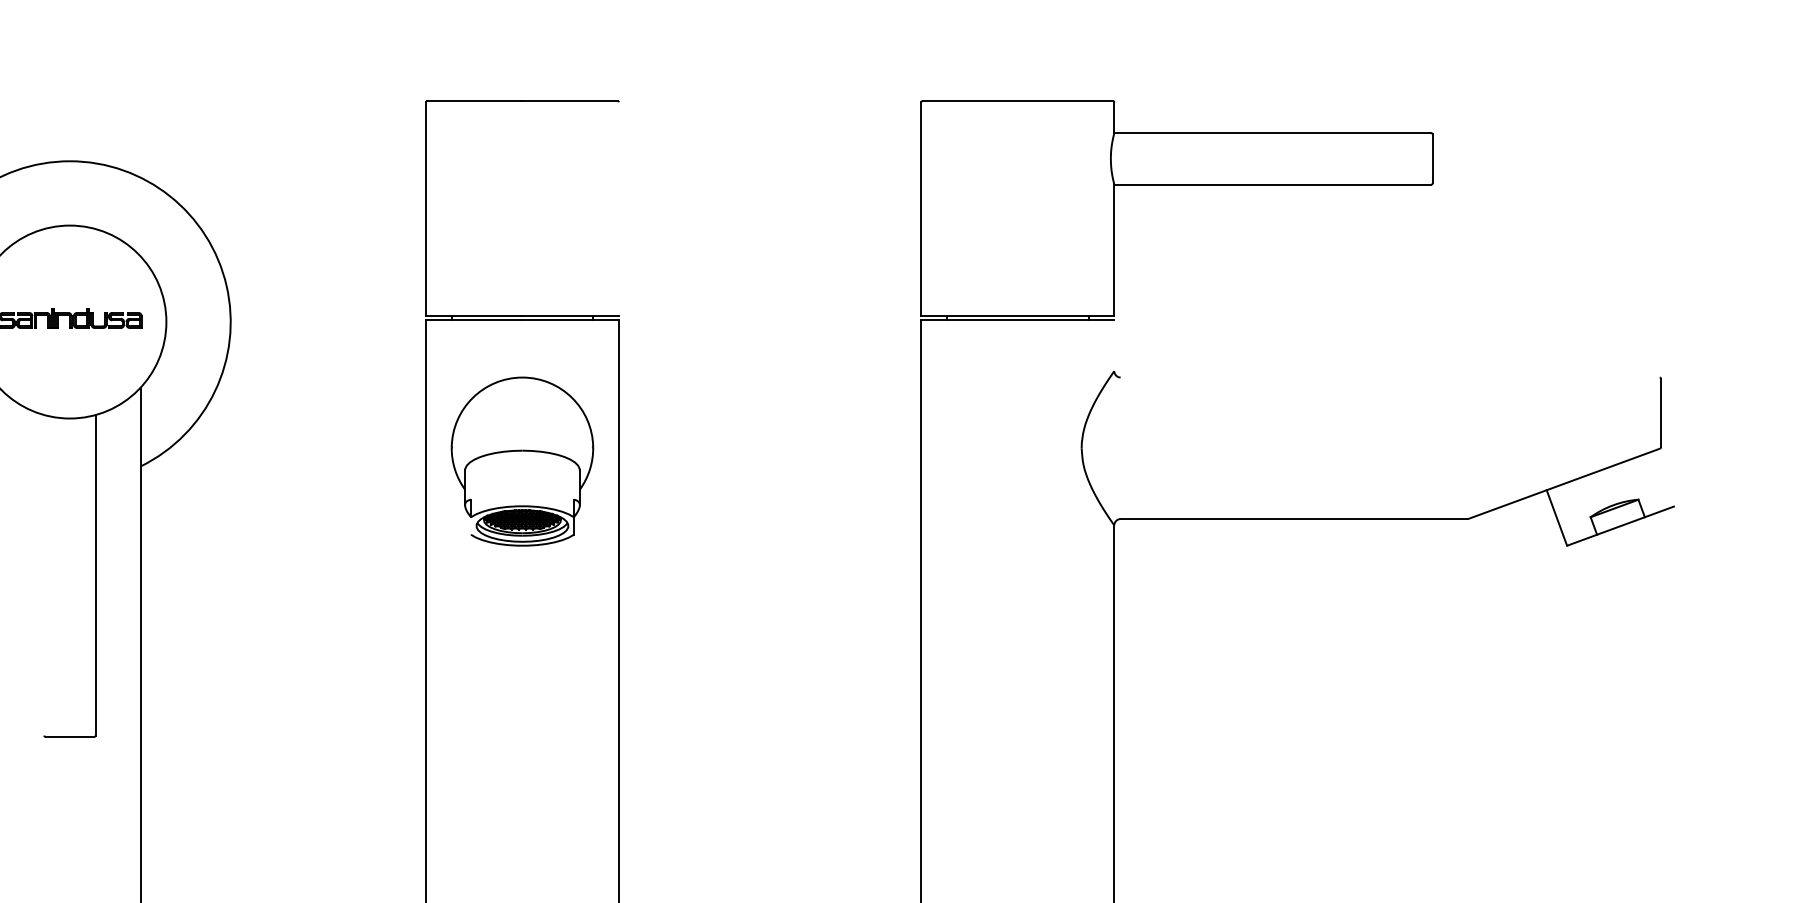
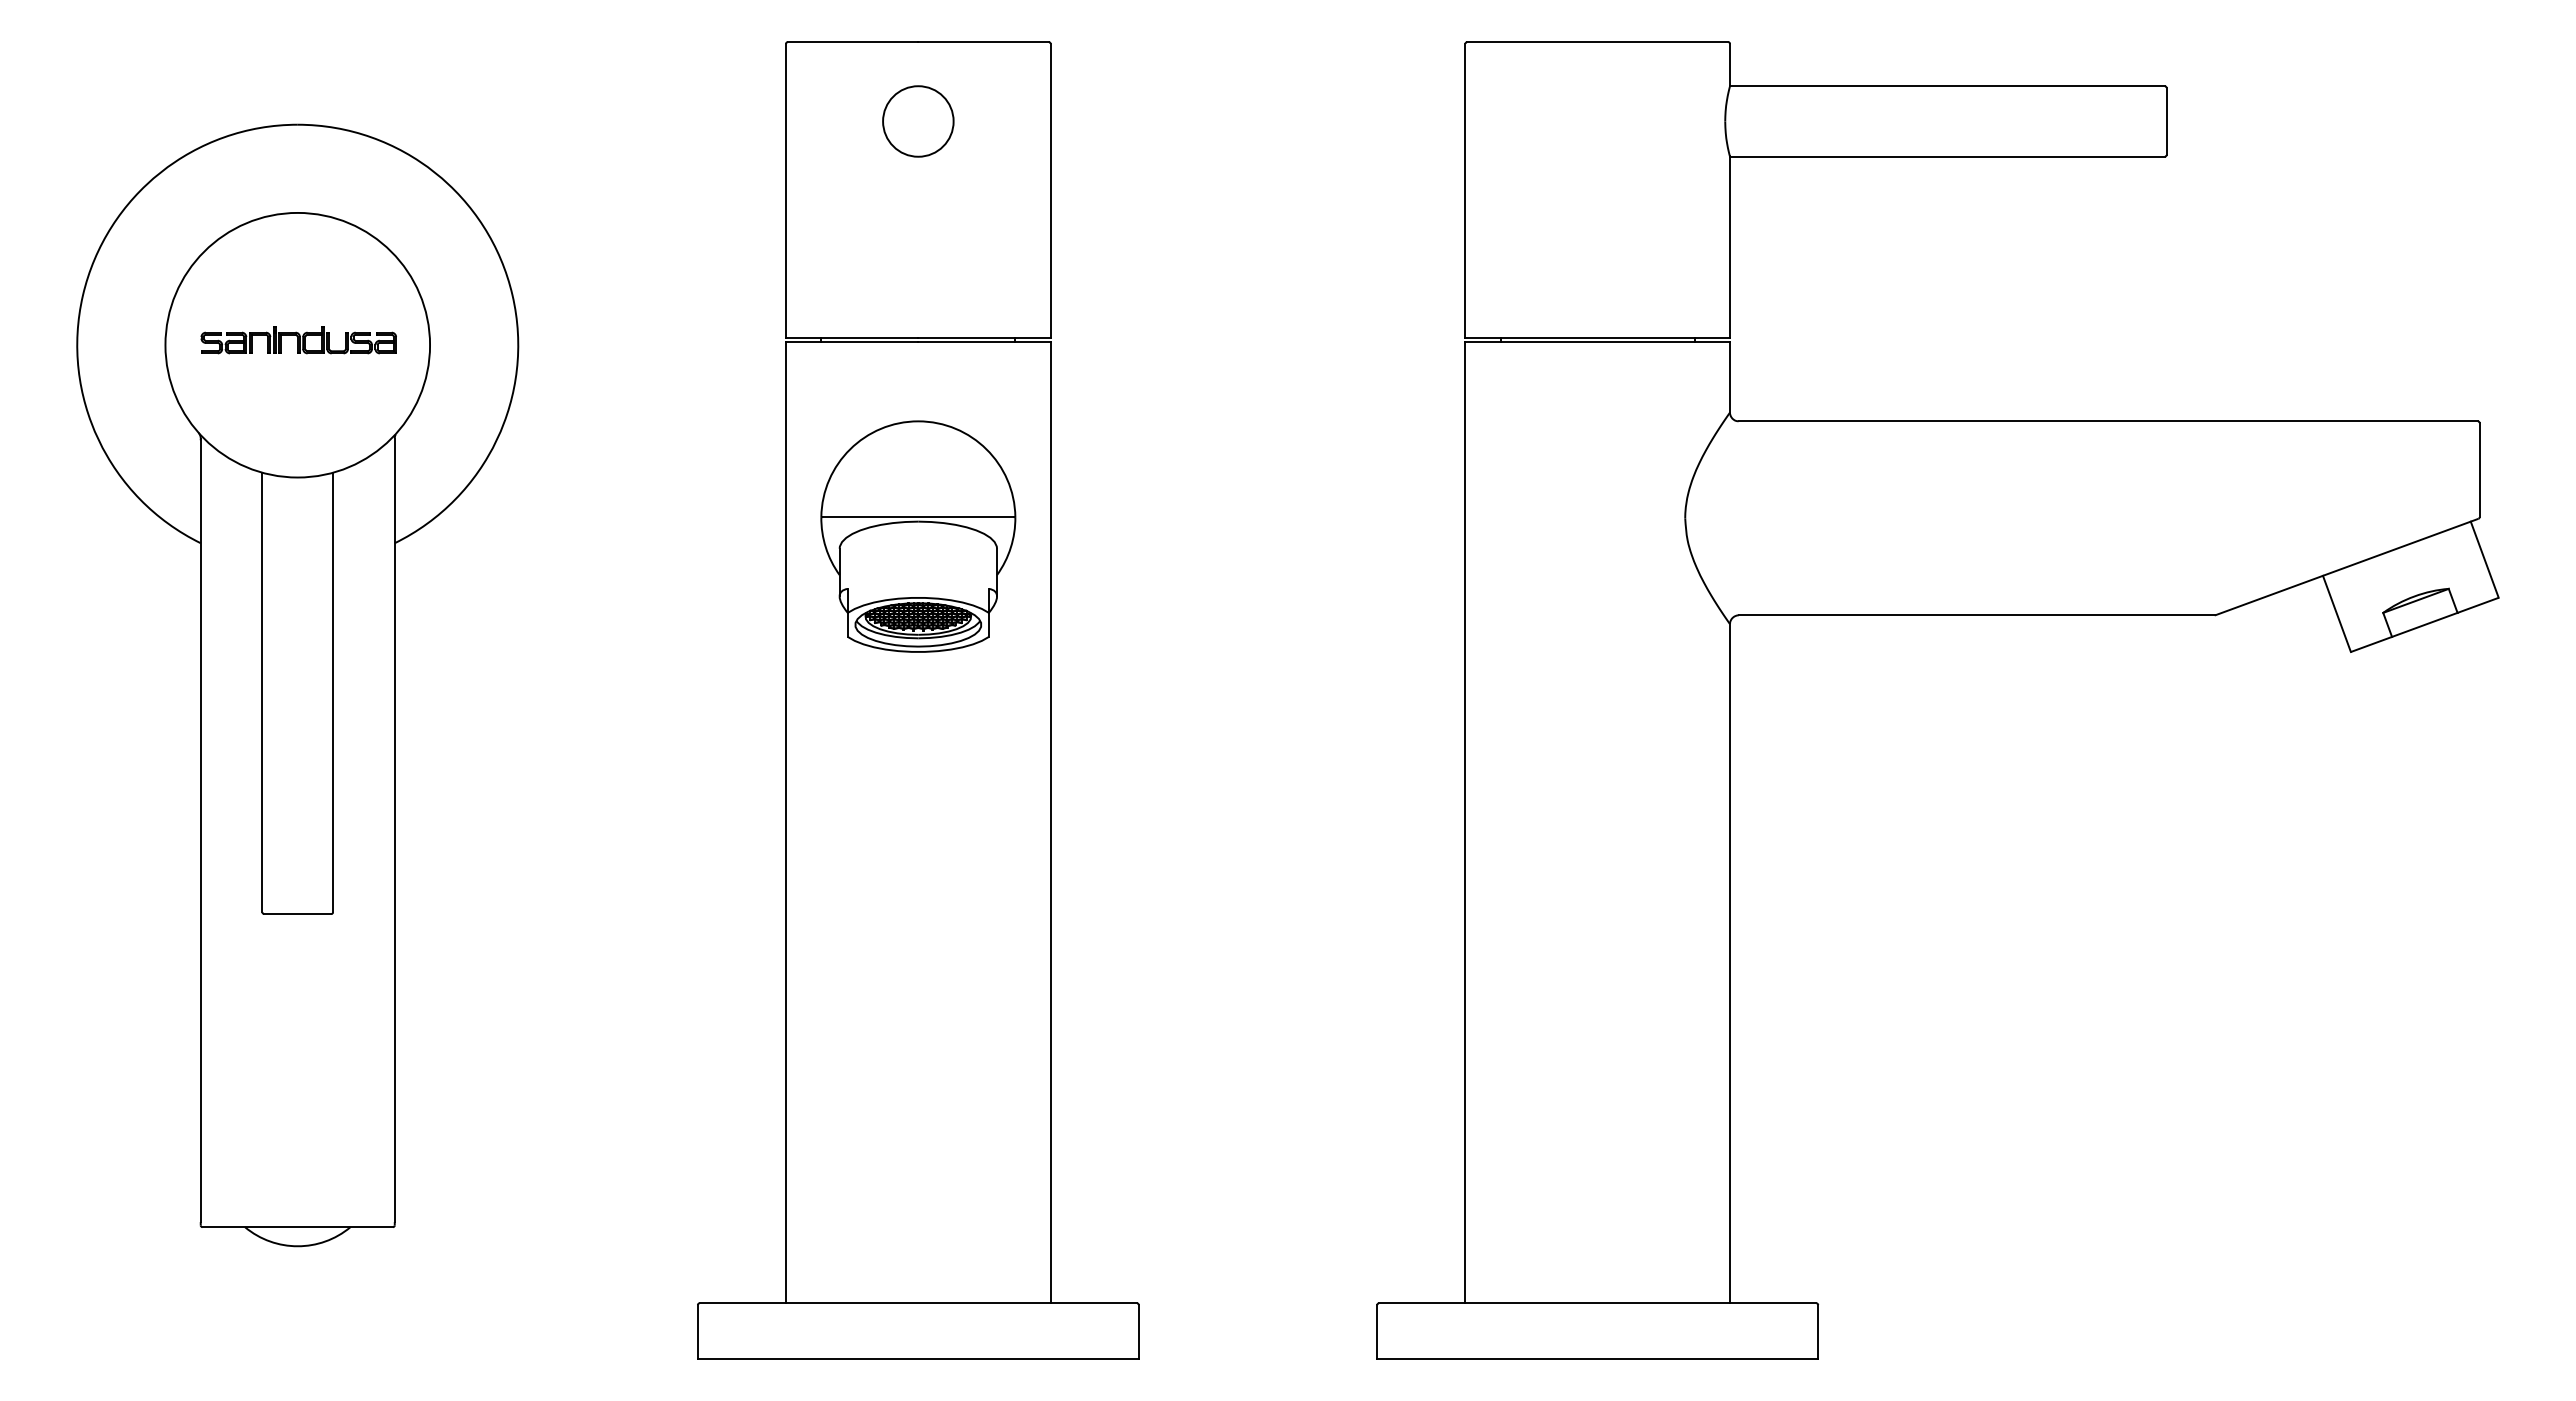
circle: (522, 158) -> (918, 121), added
line: (618, 209) -> (1050, 190), added
line: (1114, 344) -> (1730, 376), added
line: (1389, 377) -> (2107, 421), added
line: (522, 447) -> (918, 517), added
line: (1664, 478) -> (2484, 559), added
line: (470, 525) -> (847, 624), added
line: (44, 575) -> (262, 692), added

